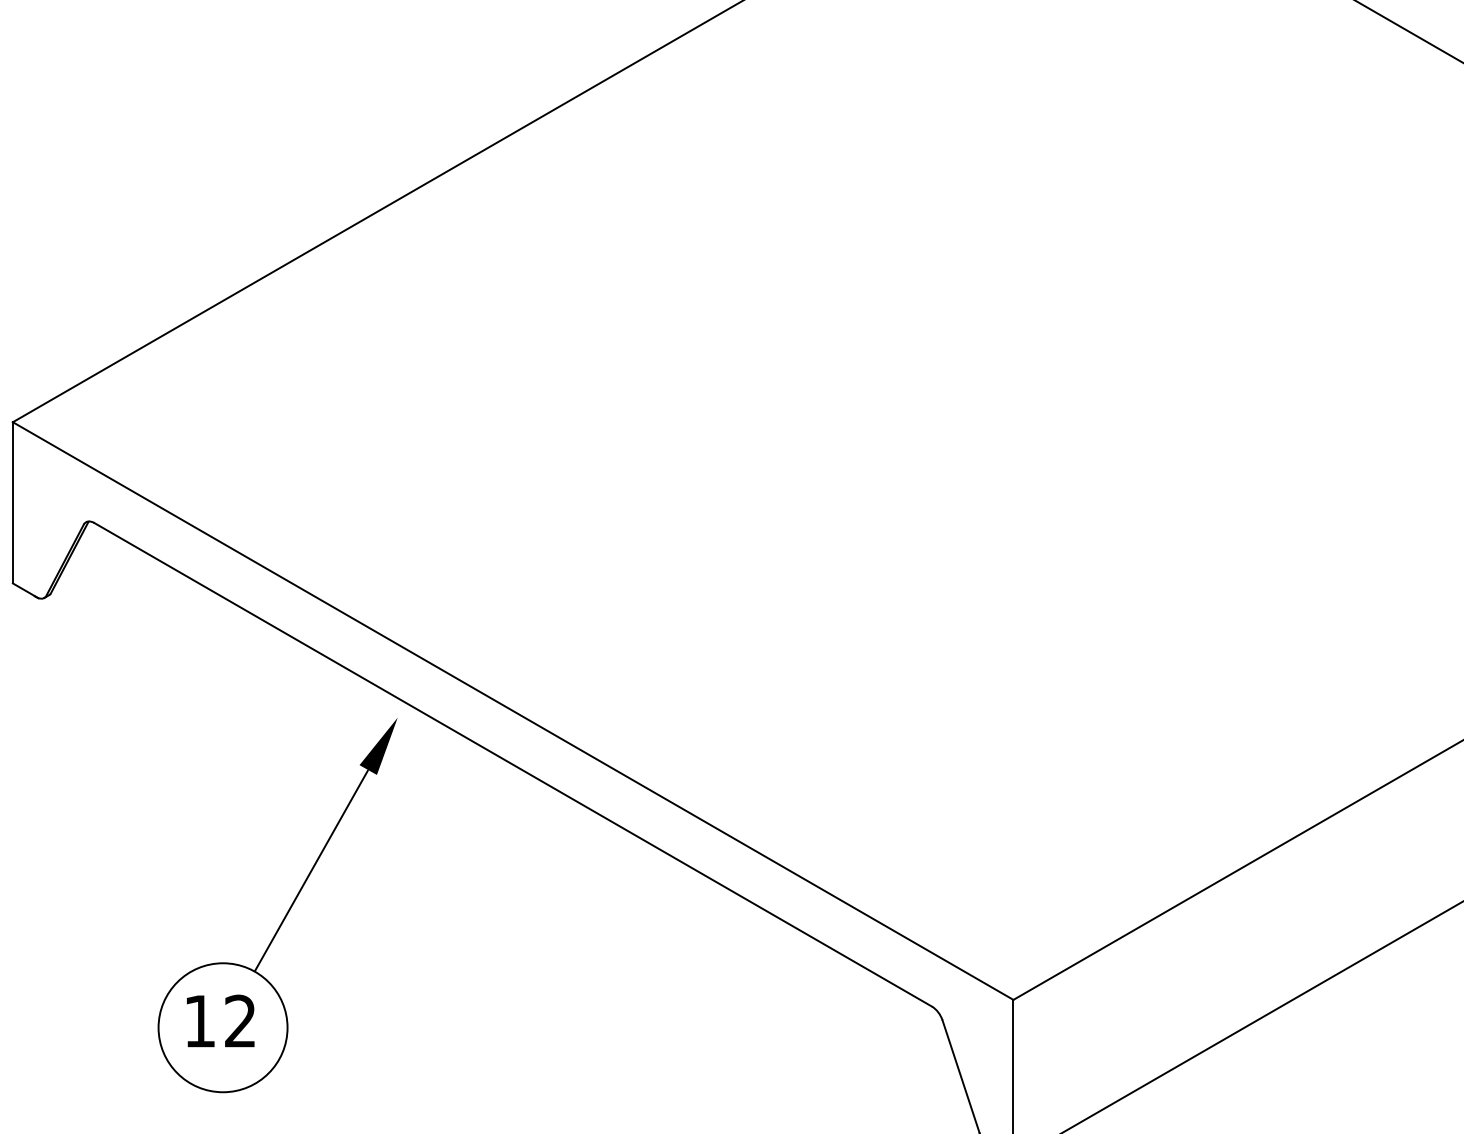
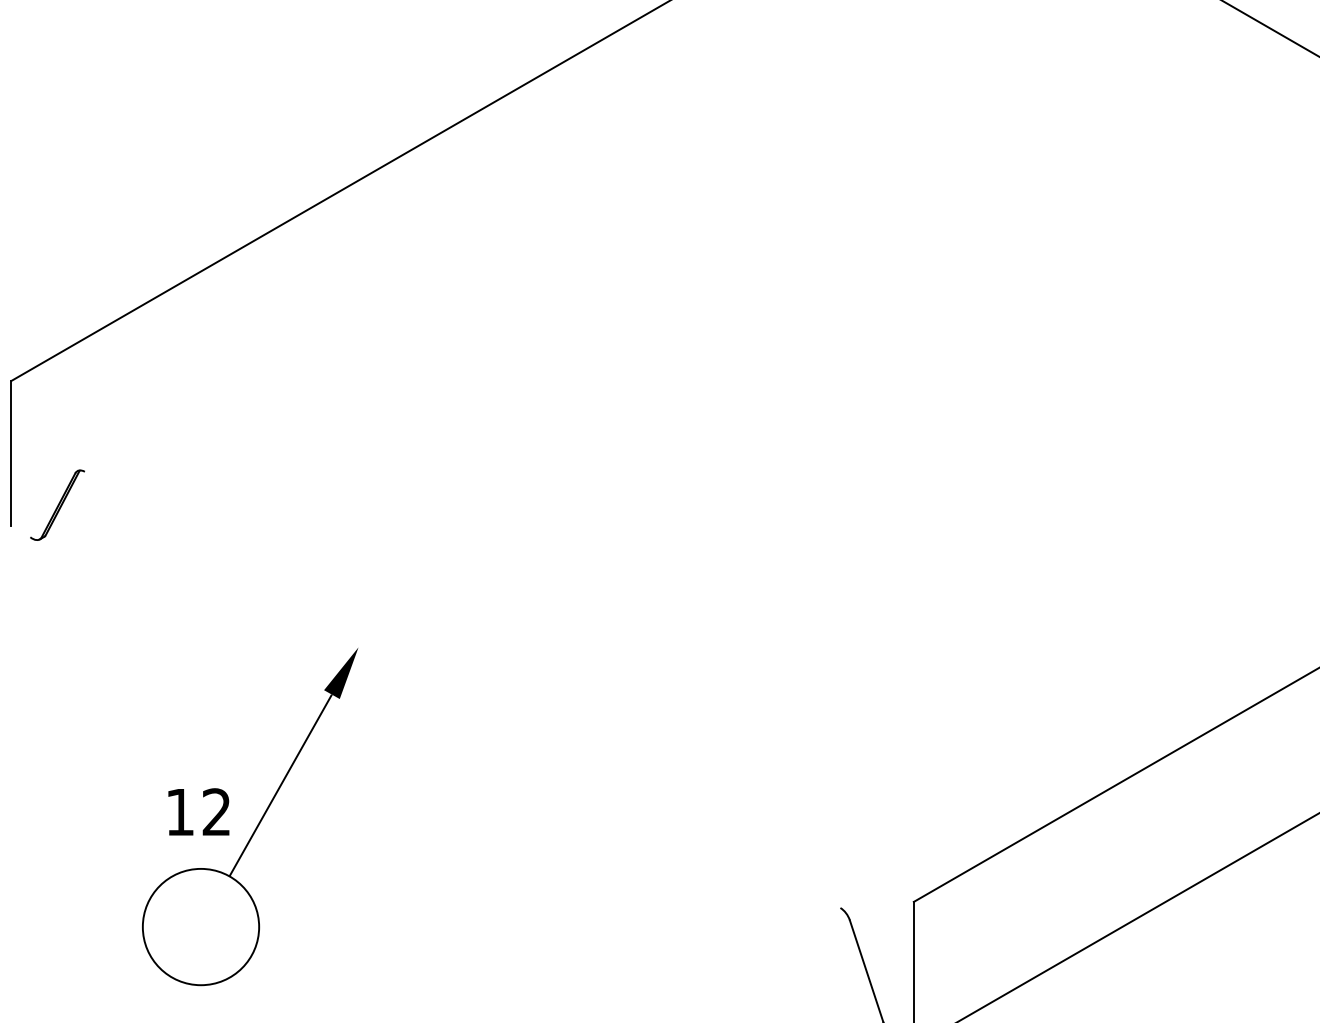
line: (25, 590) -> (22, 532), removed
line: (513, 710) -> (462, 640), removed
line: (513, 764) -> (462, 689), removed
text: (220, 1020) -> (198, 811), moved

